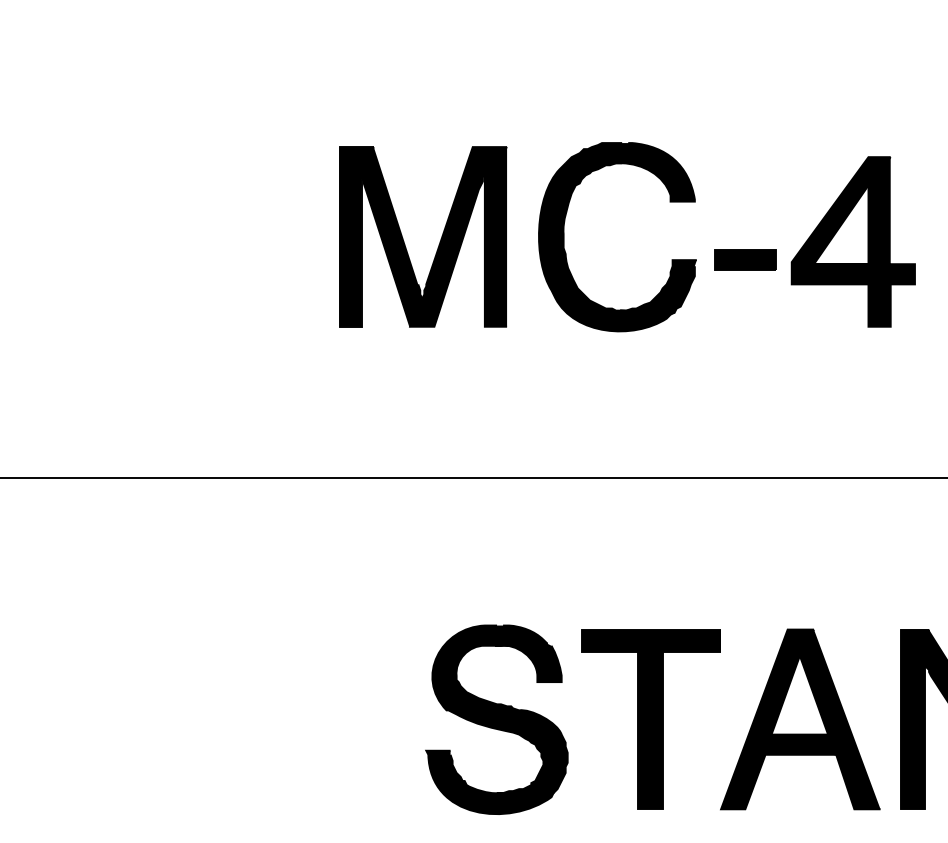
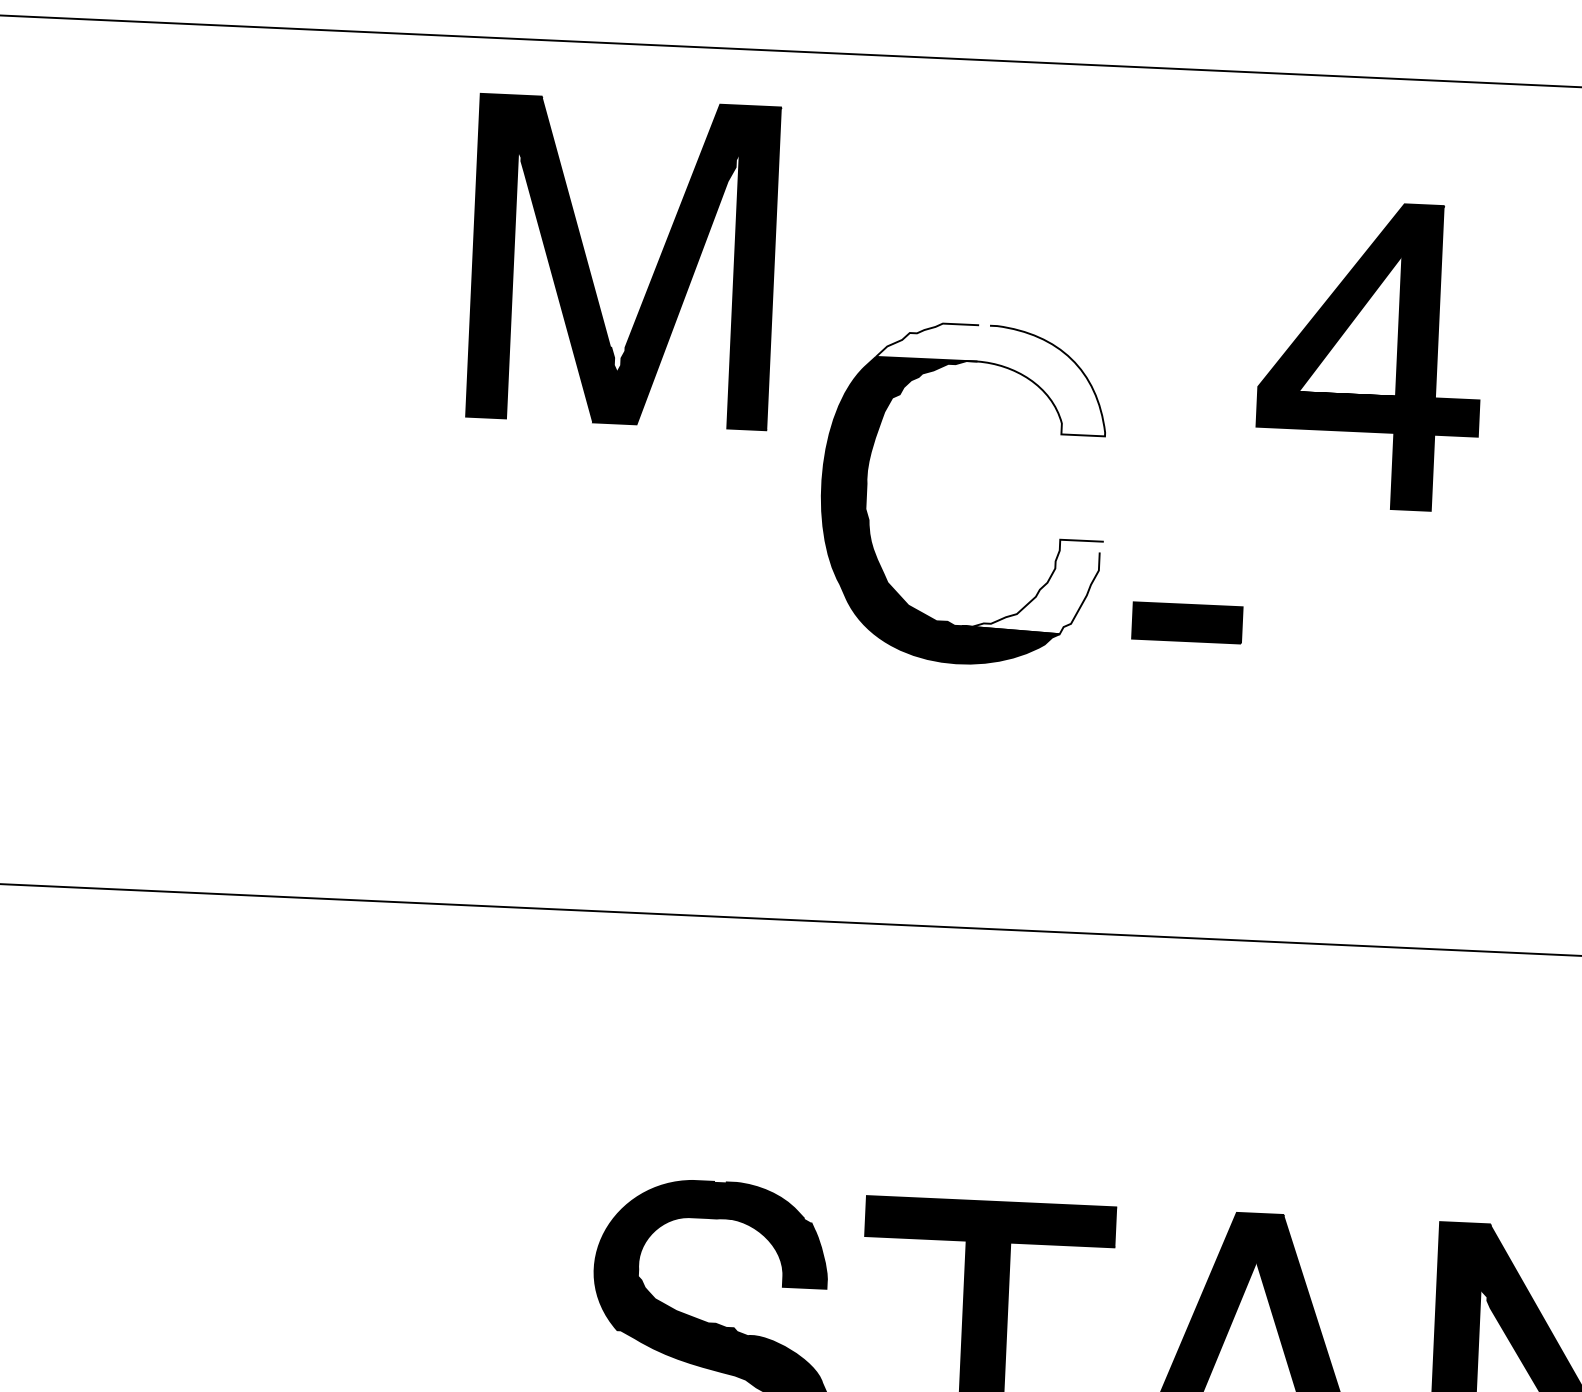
fill: (629, 172) -> (989, 378), removed
part: (439, 241) -> (652, 271), moved
part: (852, 241) -> (1369, 354), moved
part: (745, 259) -> (1187, 621), moved
fill: (658, 286) -> (1032, 585), removed

